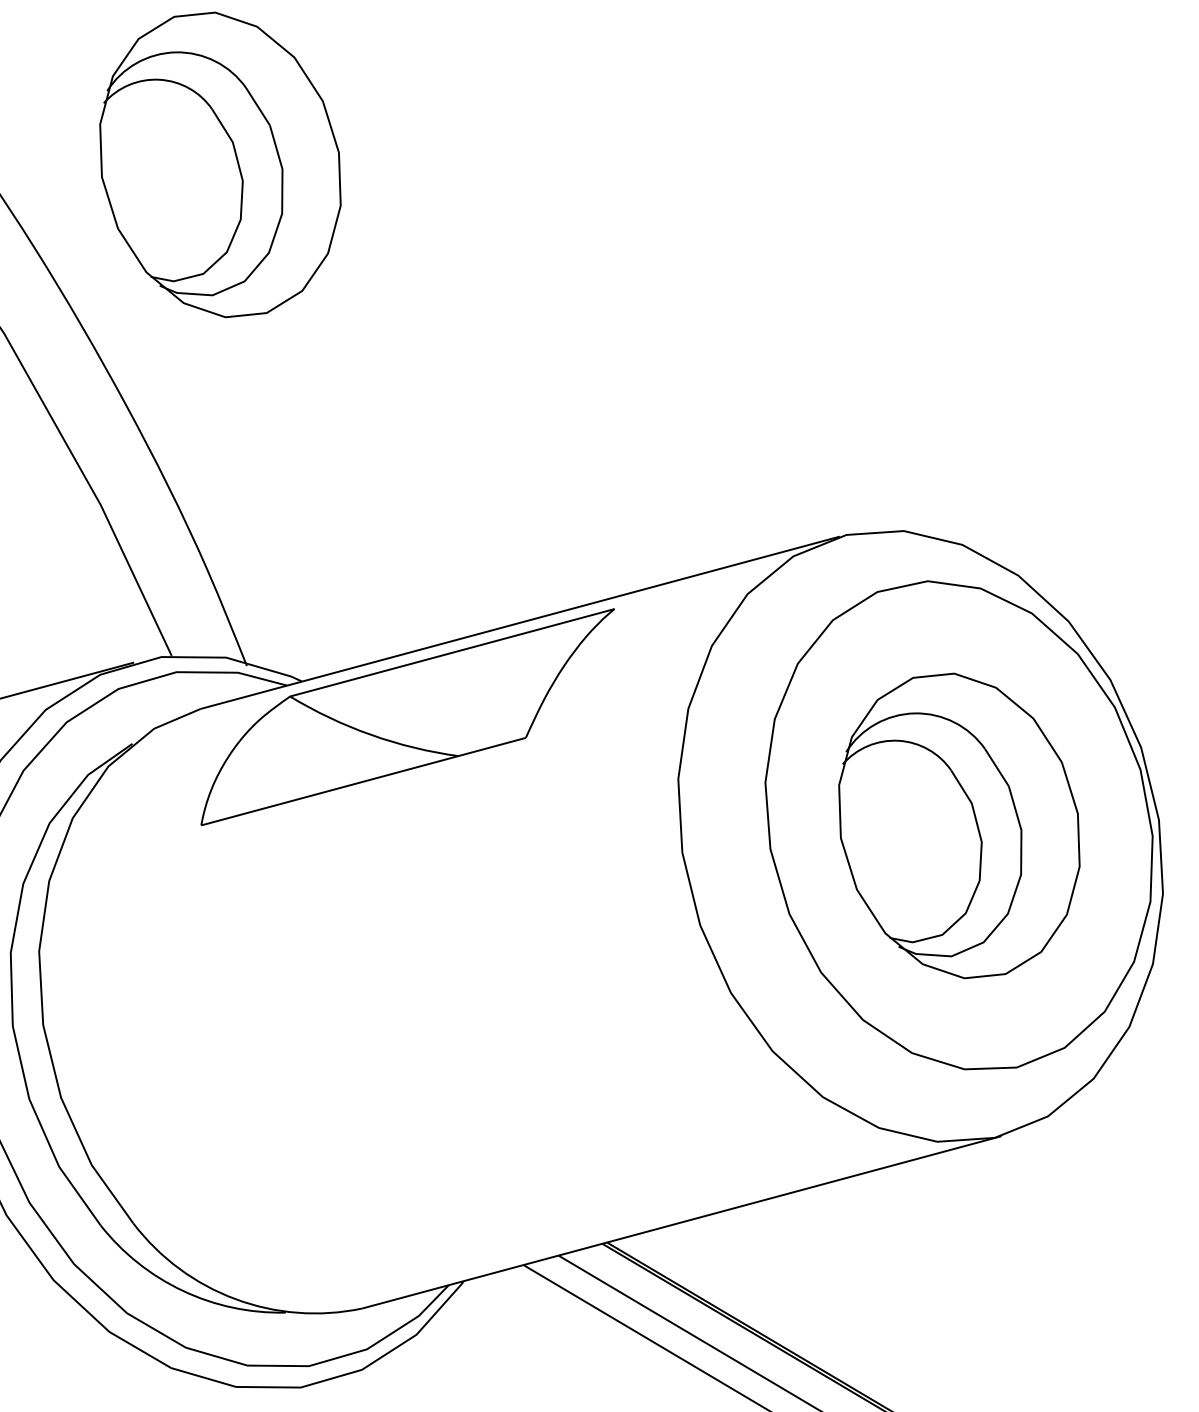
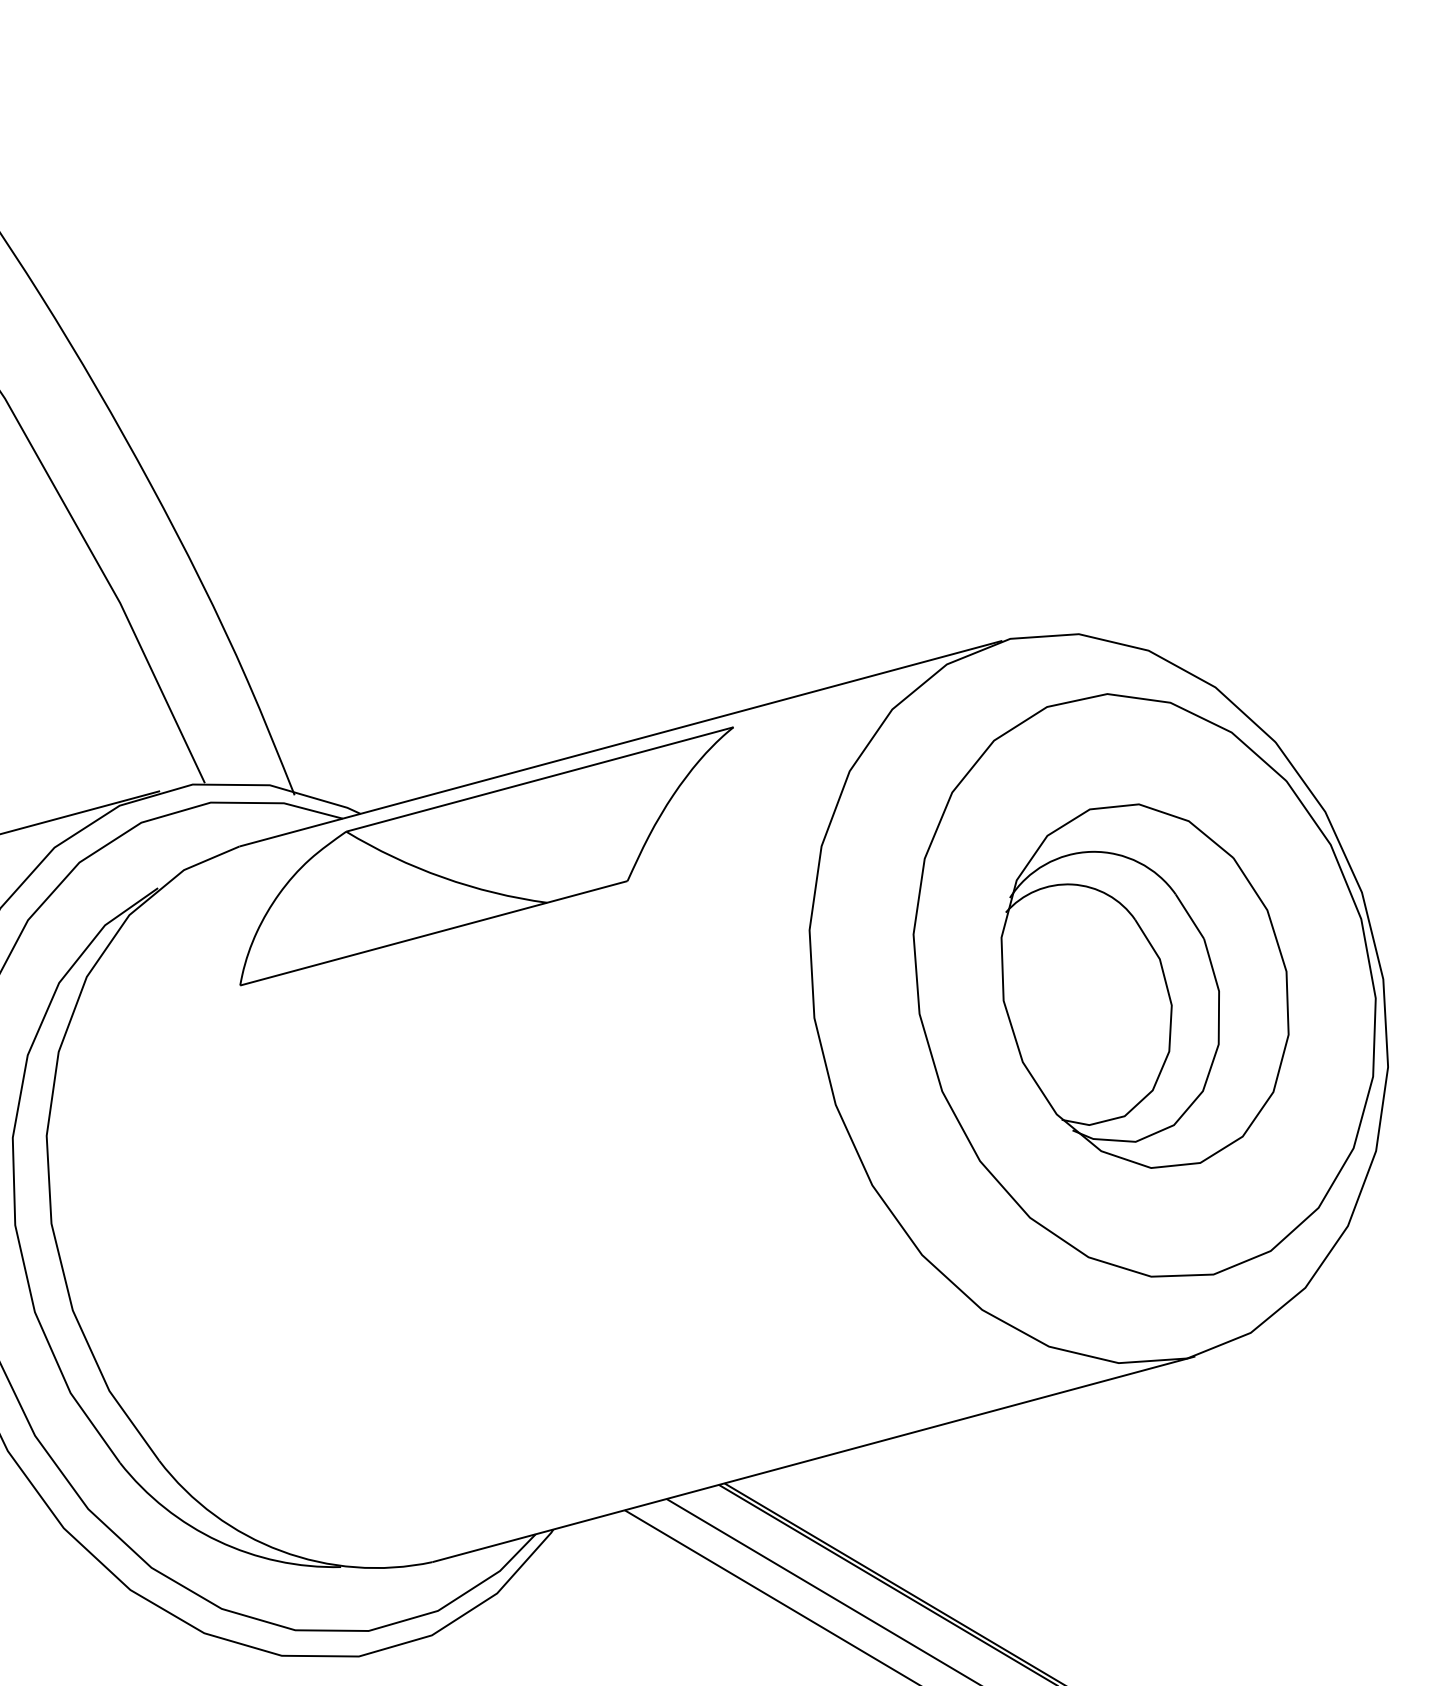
part: (219, 164) -> (262, 196), removed

